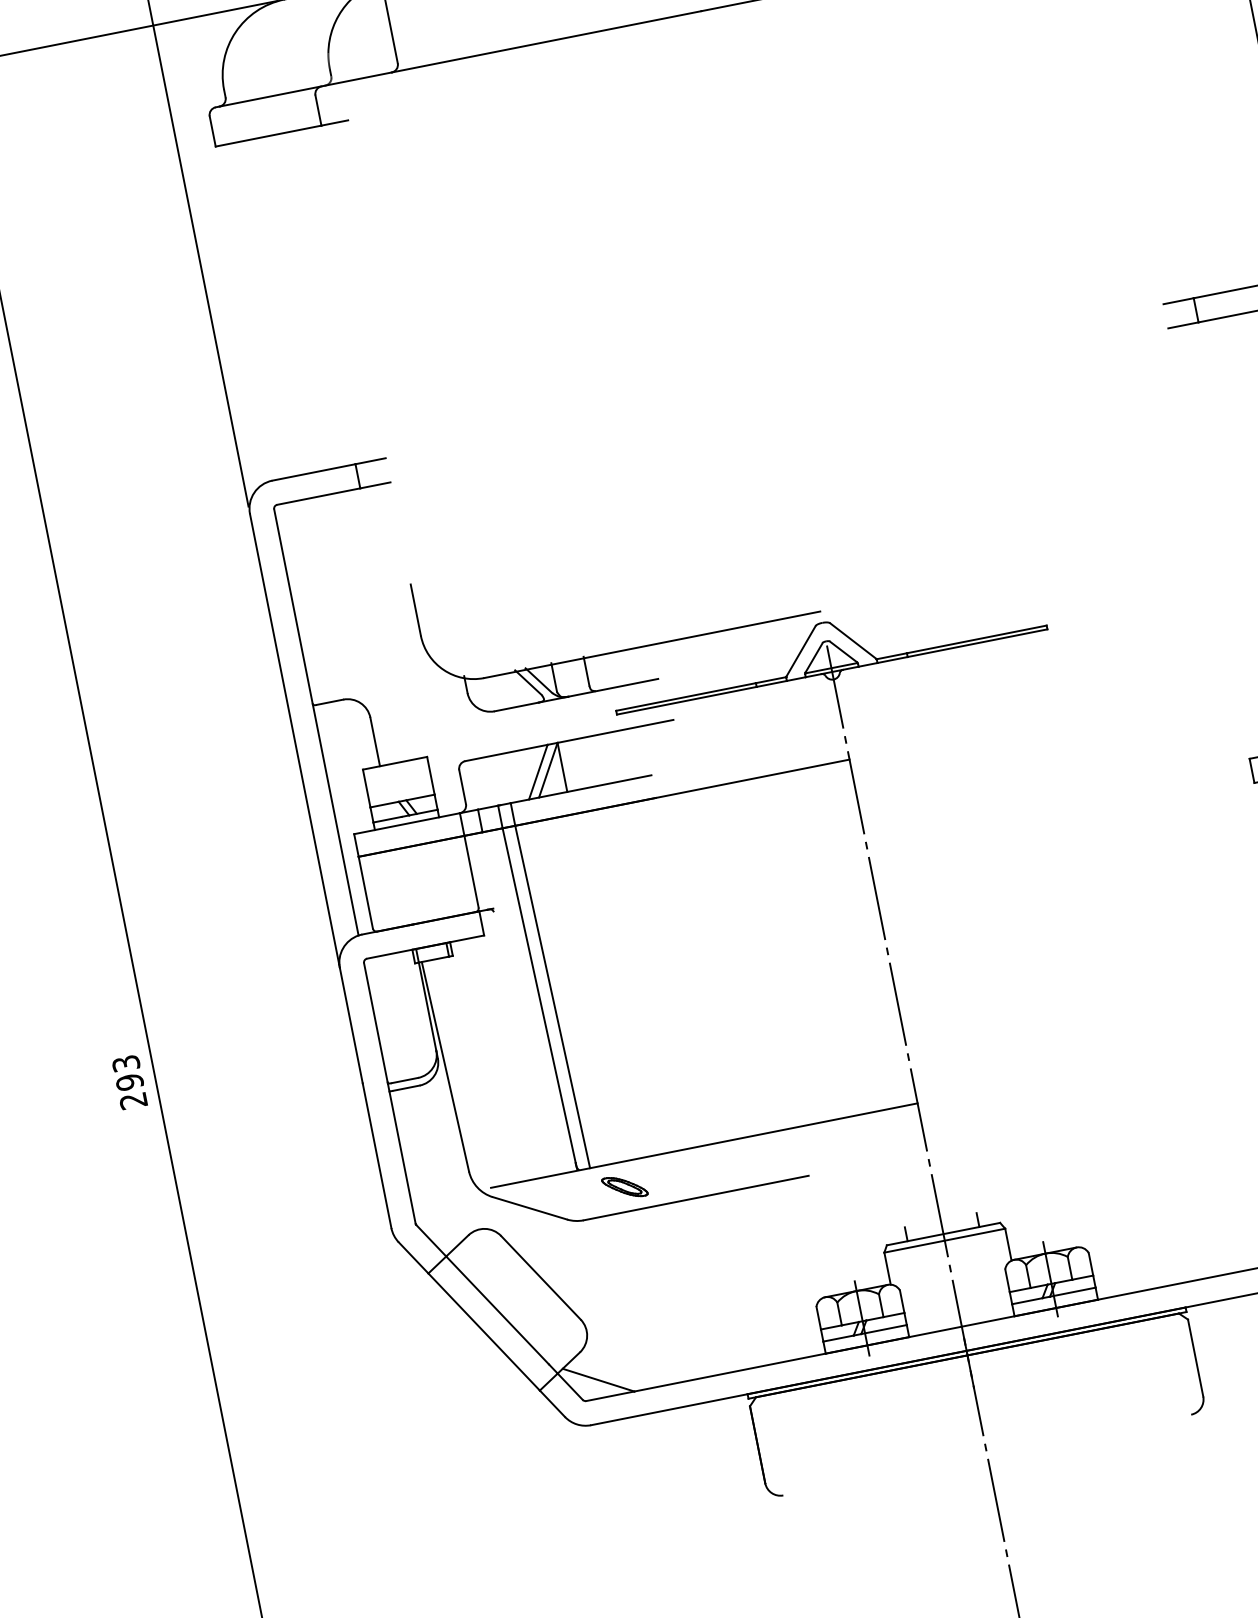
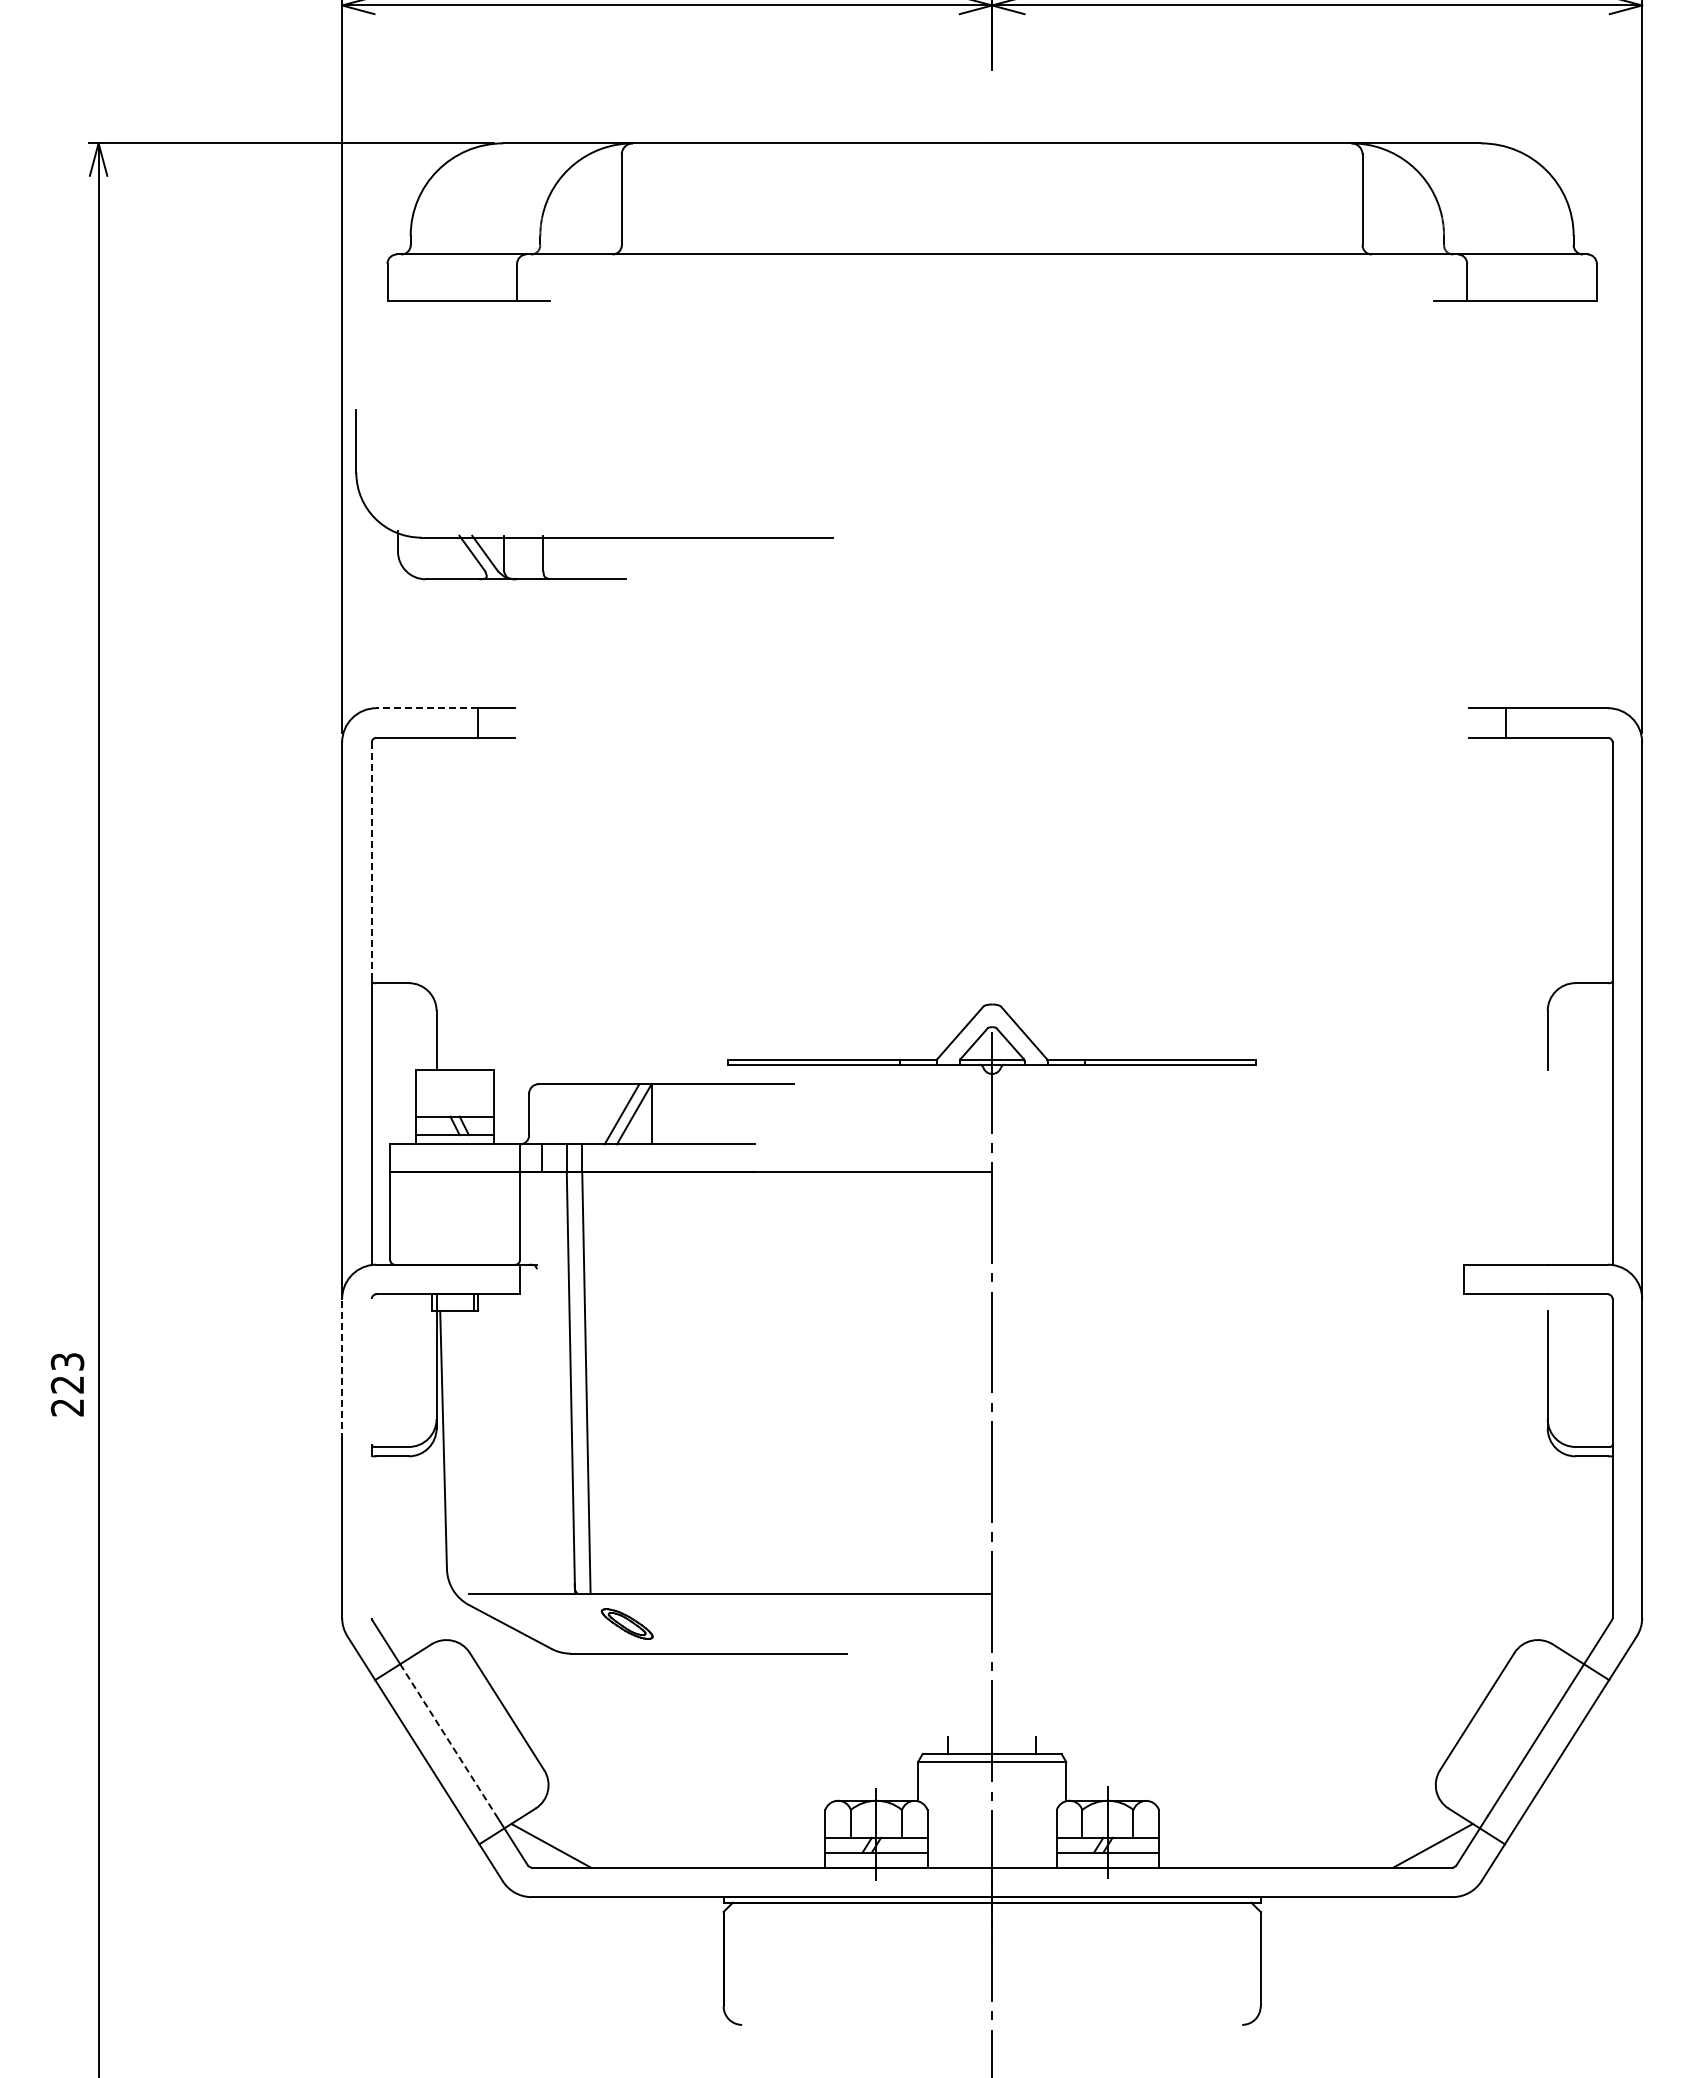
line: (314, 472) -> (427, 708), solid -> dashed
line: (293, 607) -> (371, 862), solid -> dashed
part: (625, 649) -> (594, 537), moved
line: (375, 1022) -> (371, 1371), removed
line: (351, 1025) -> (342, 1369), solid -> dashed
text: (129, 1082) -> (67, 1384), 293 -> 223
line: (402, 1157) -> (371, 1537), removed
line: (497, 1310) -> (448, 1739), solid -> dashed

